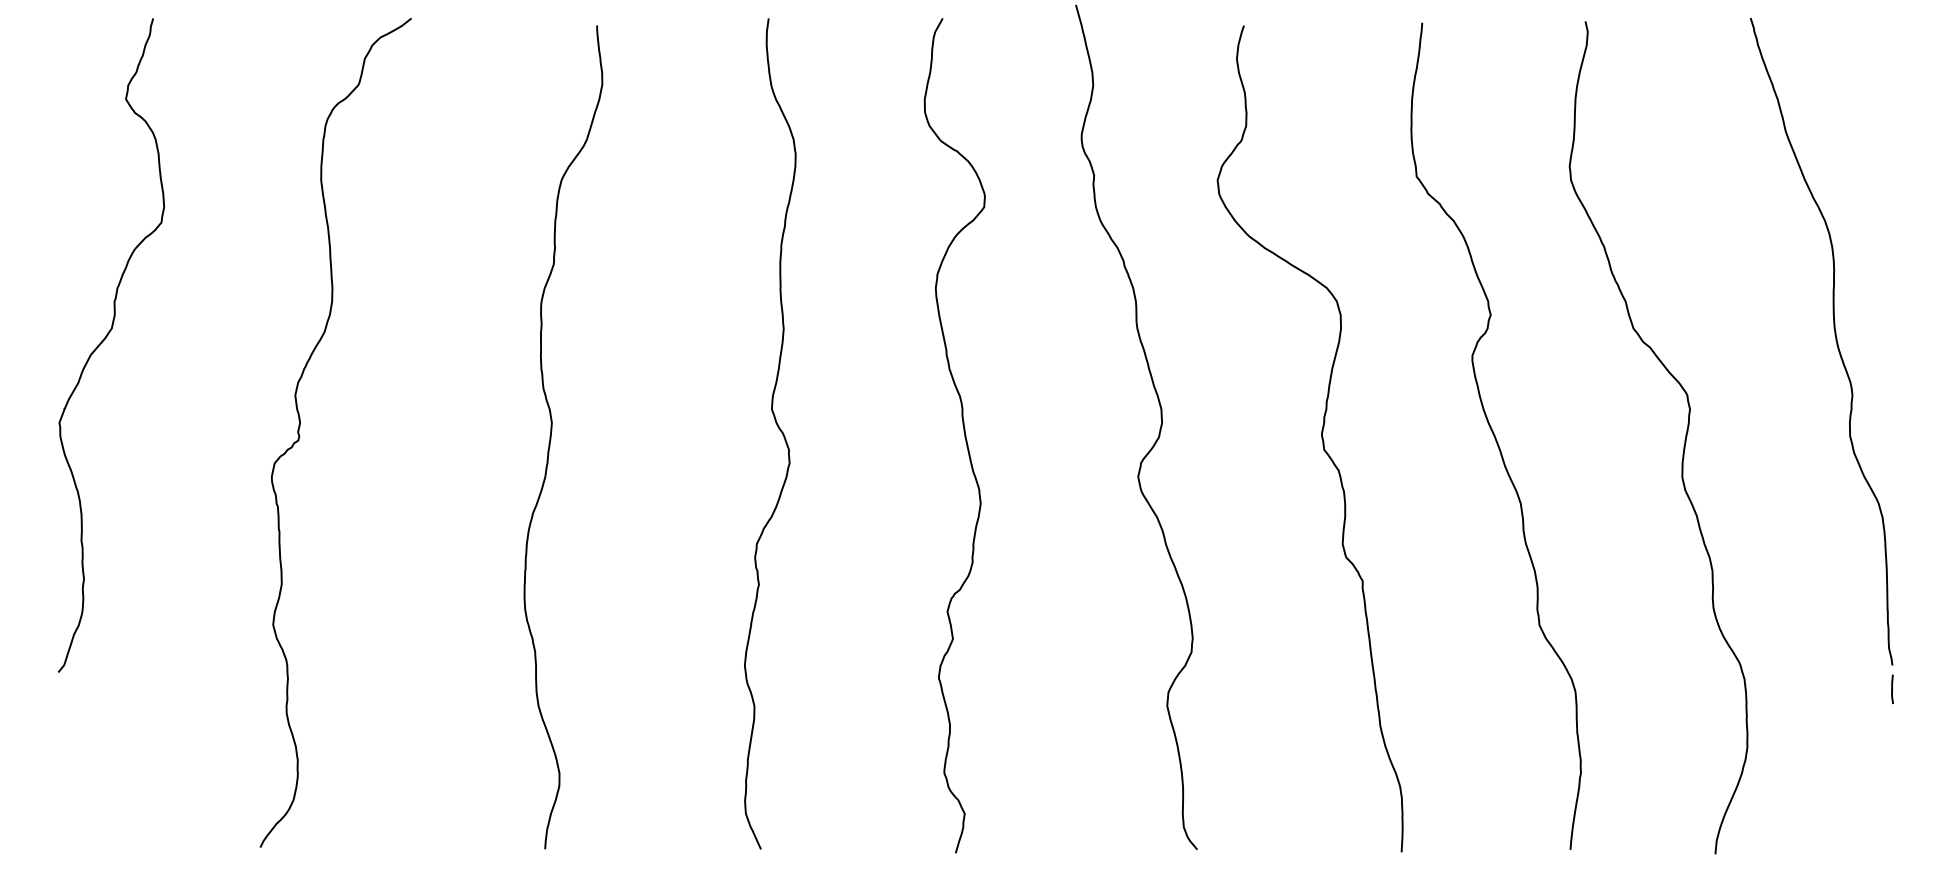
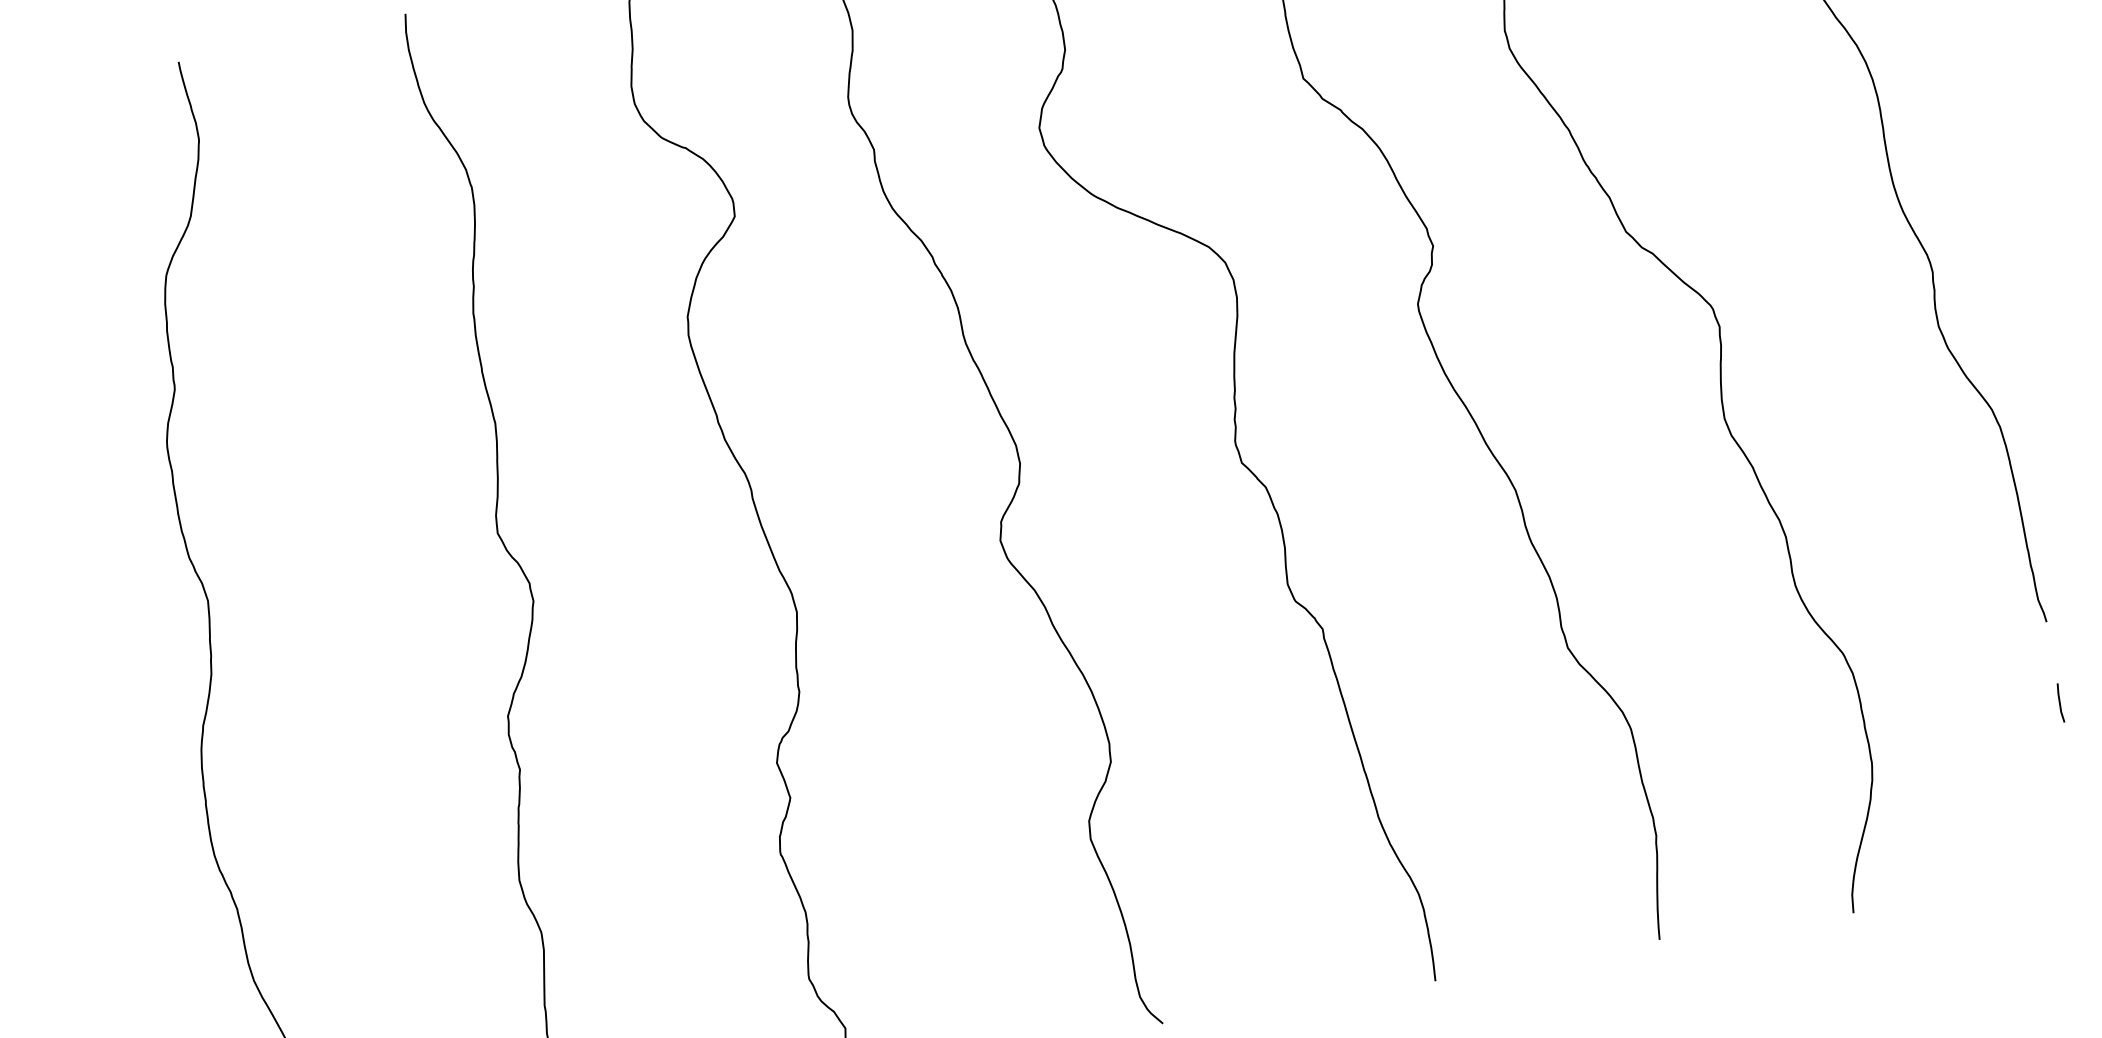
line: (1892, 689) -> (2060, 703), moved

